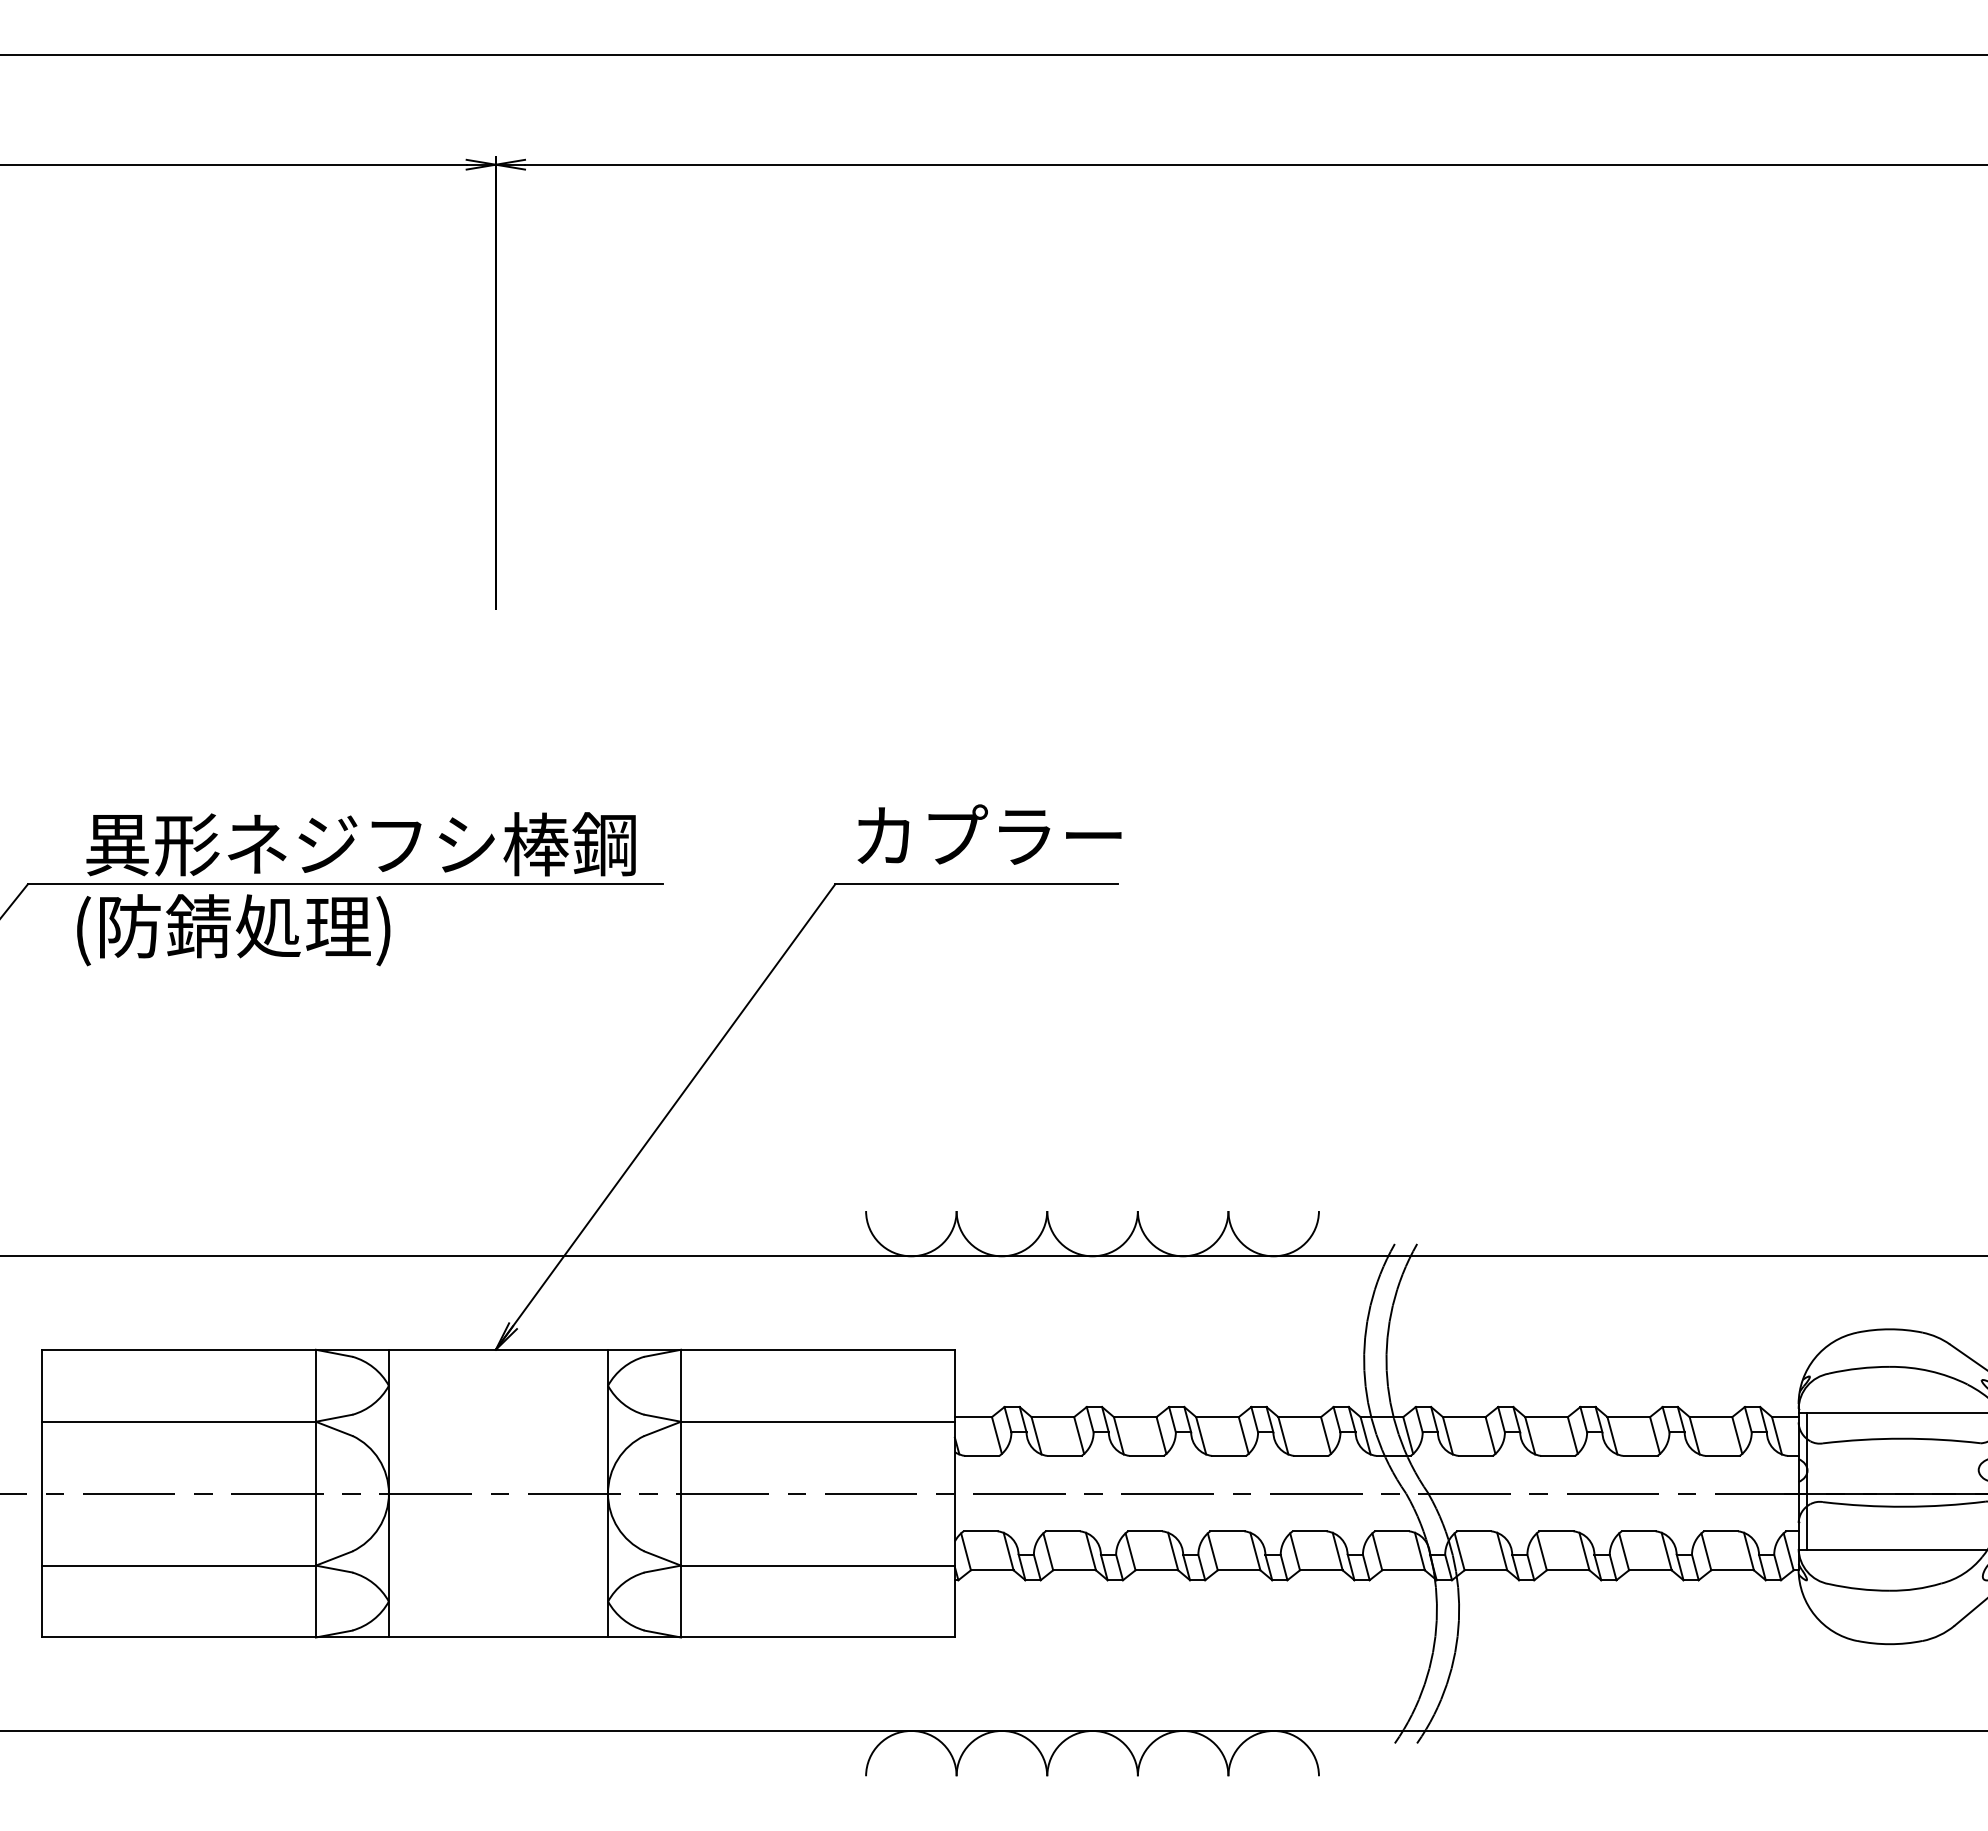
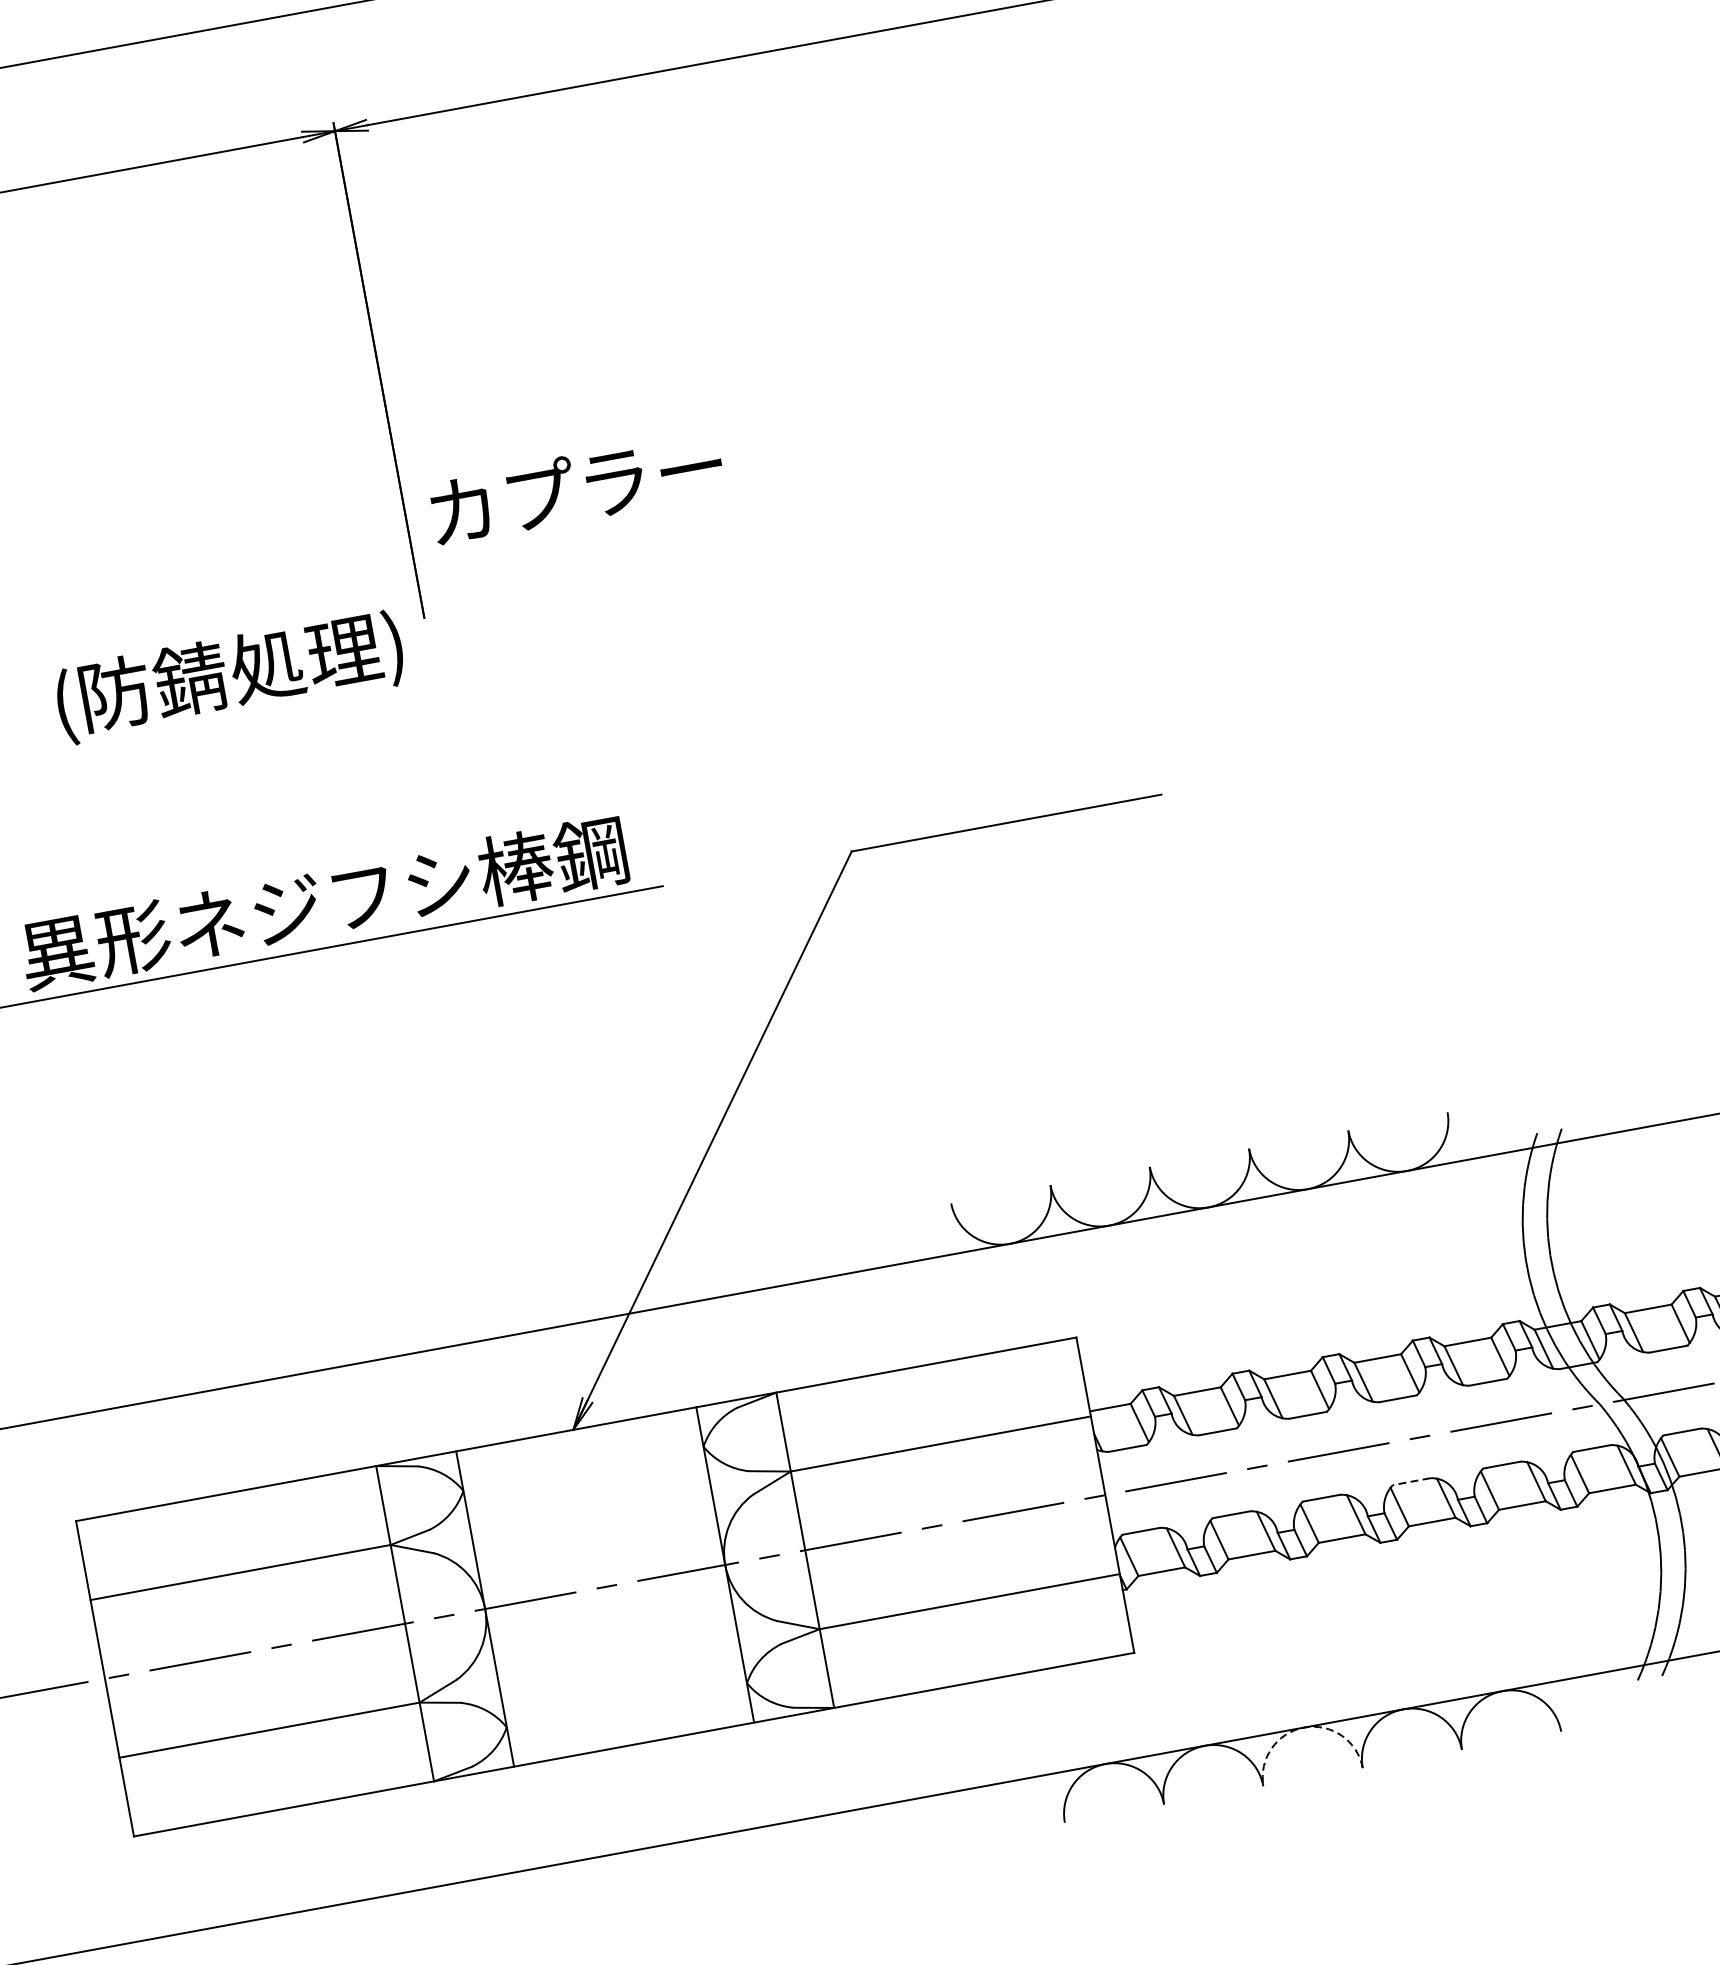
text: (989, 834) -> (576, 487), moved
text: (233, 930) -> (229, 677), moved
line: (1227, 1531) -> (1411, 1481), solid -> dashed
arc: (1092, 1730) -> (1303, 1727), solid -> dashed

